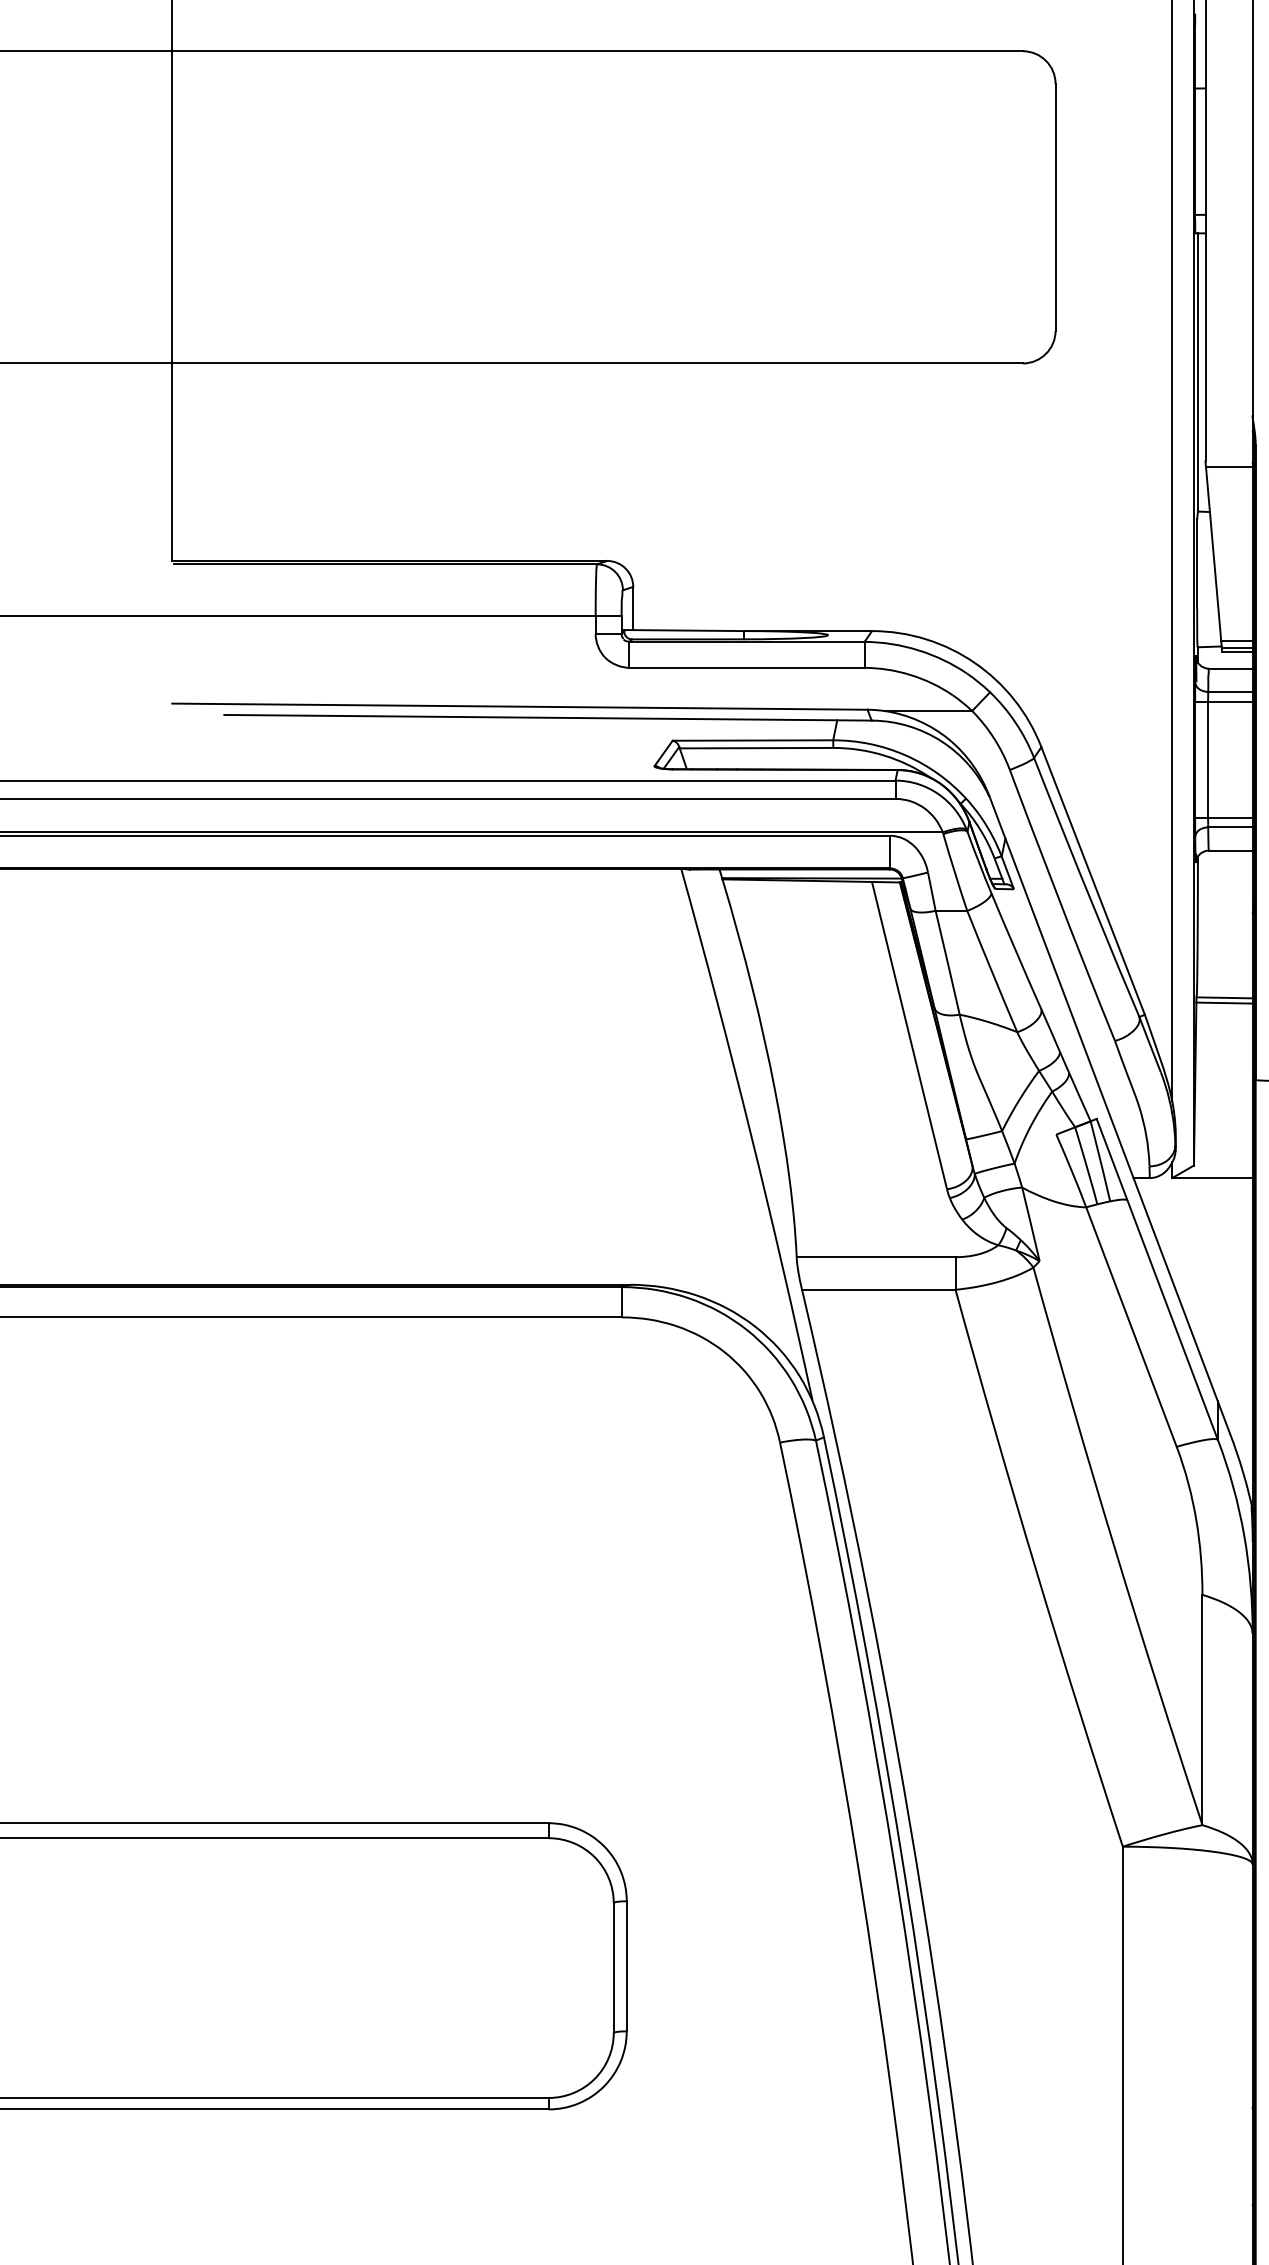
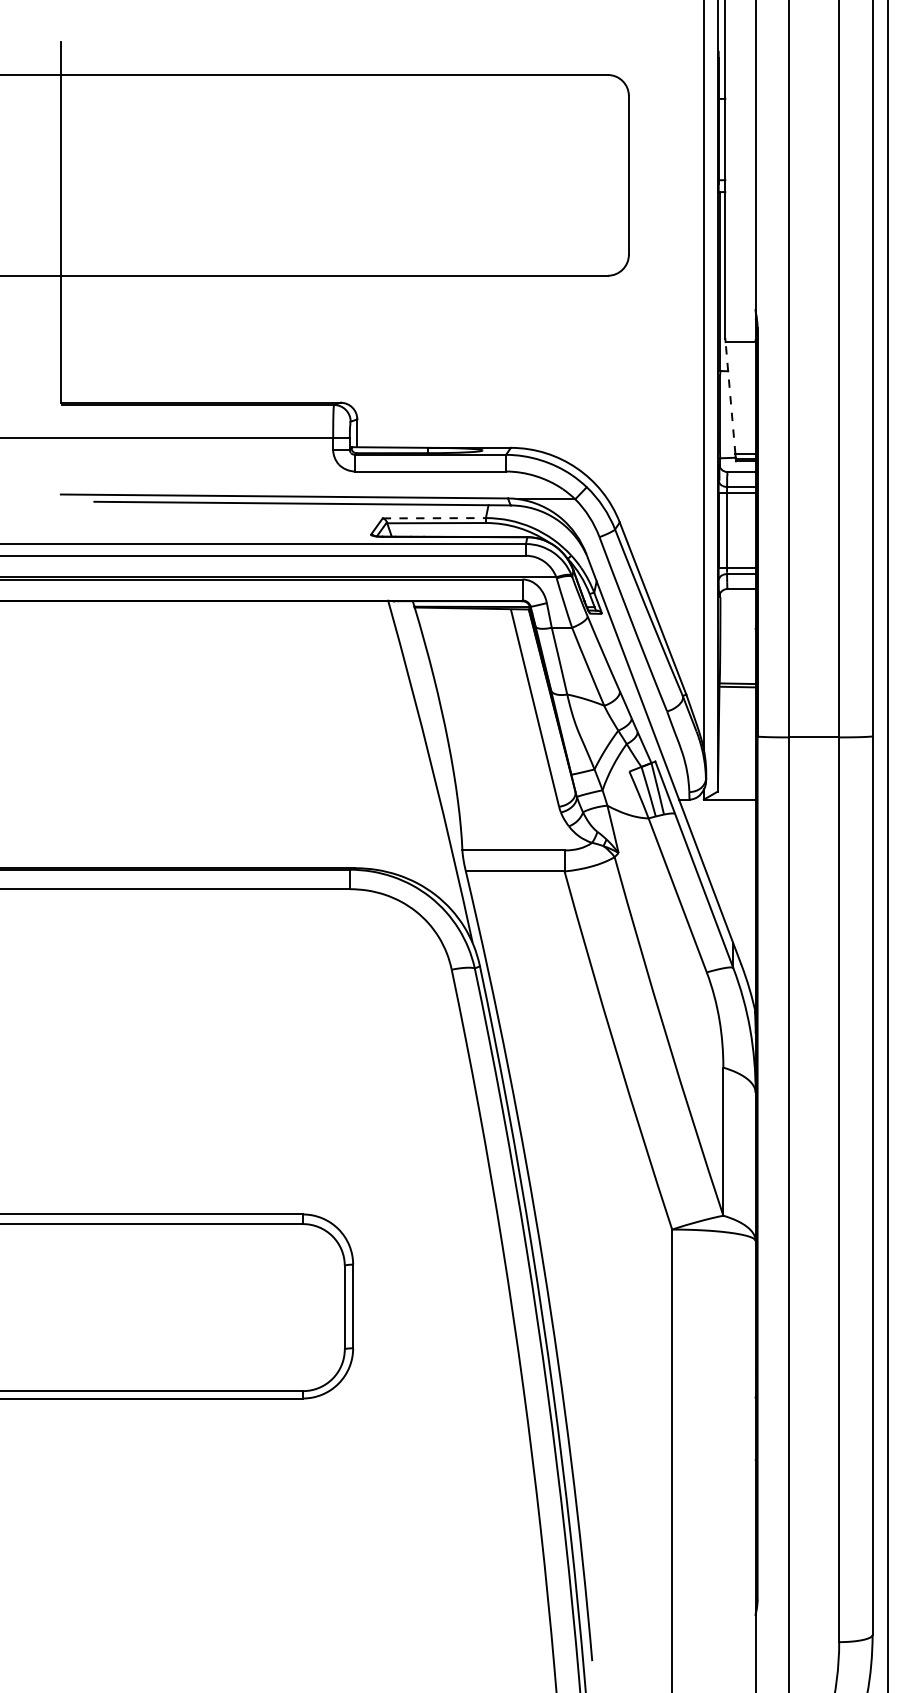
line: (1213, 552) -> (730, 397), solid -> dashed
line: (753, 740) -> (434, 518), solid -> dashed

